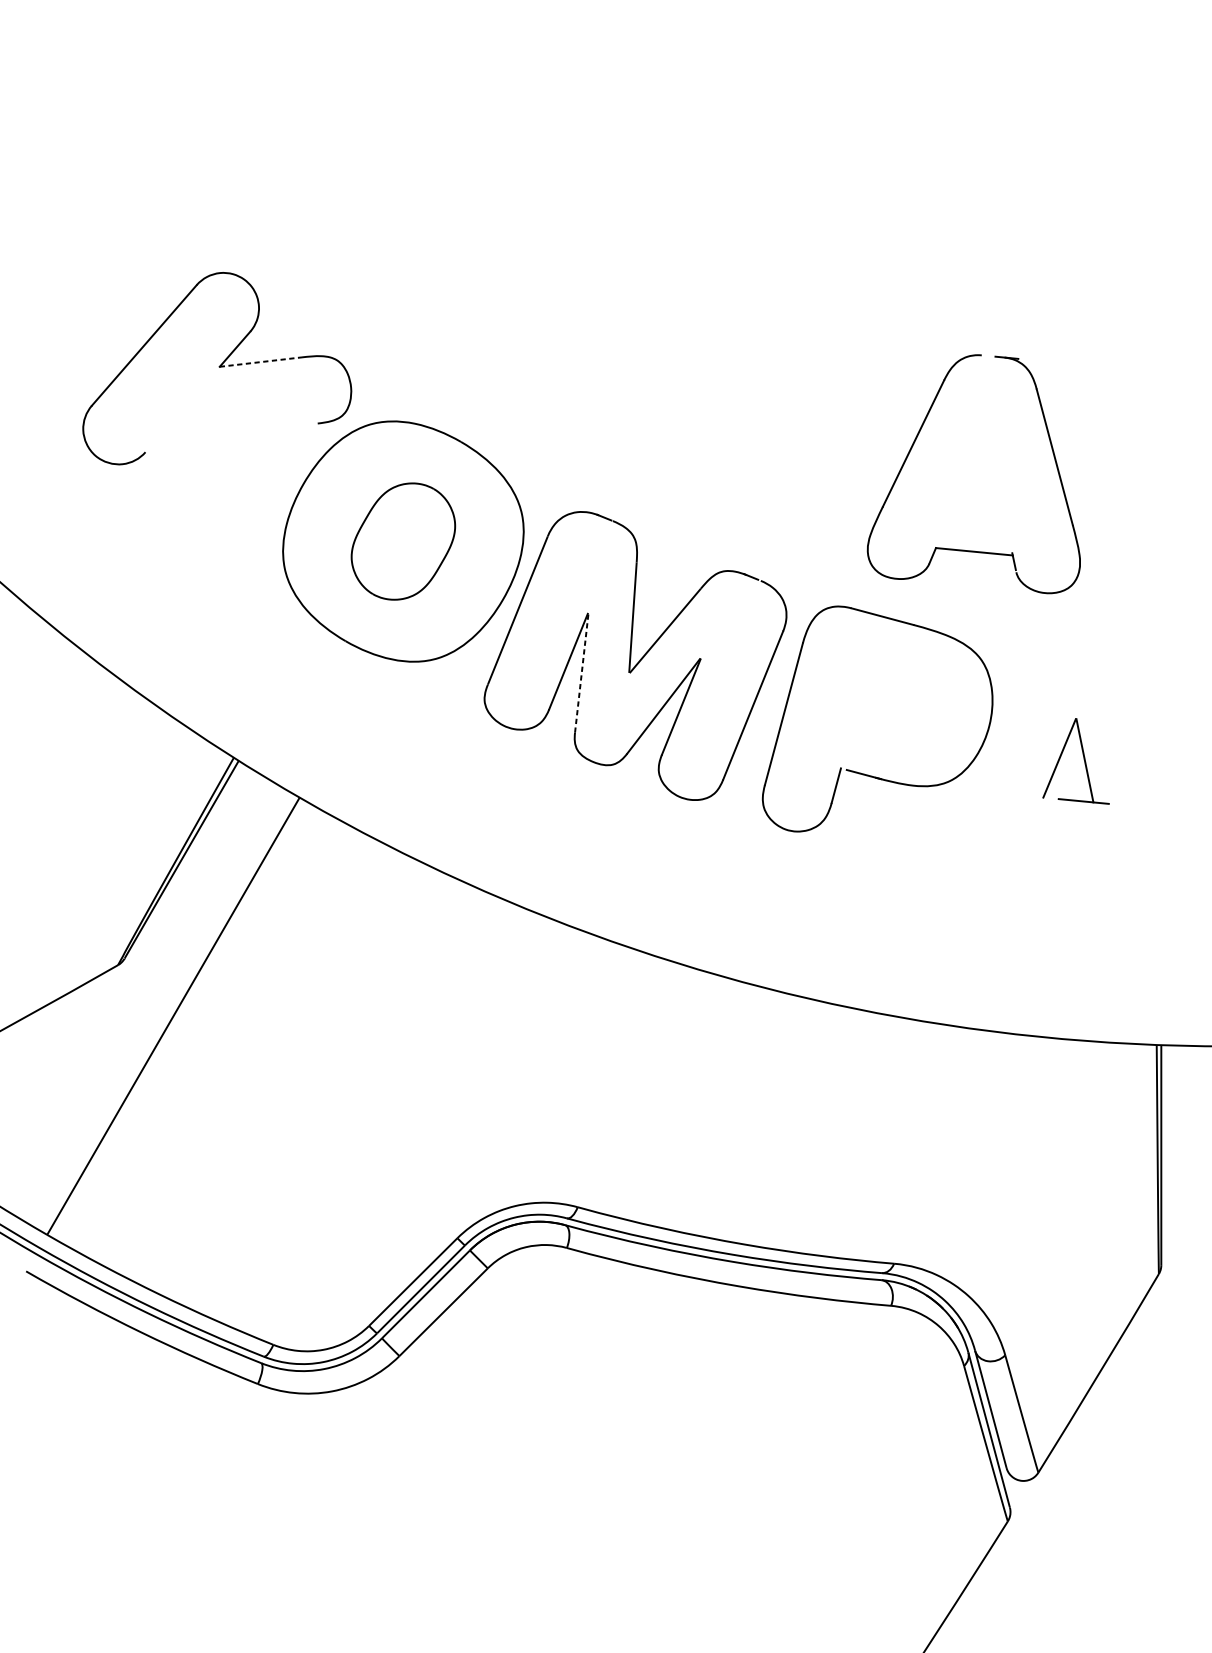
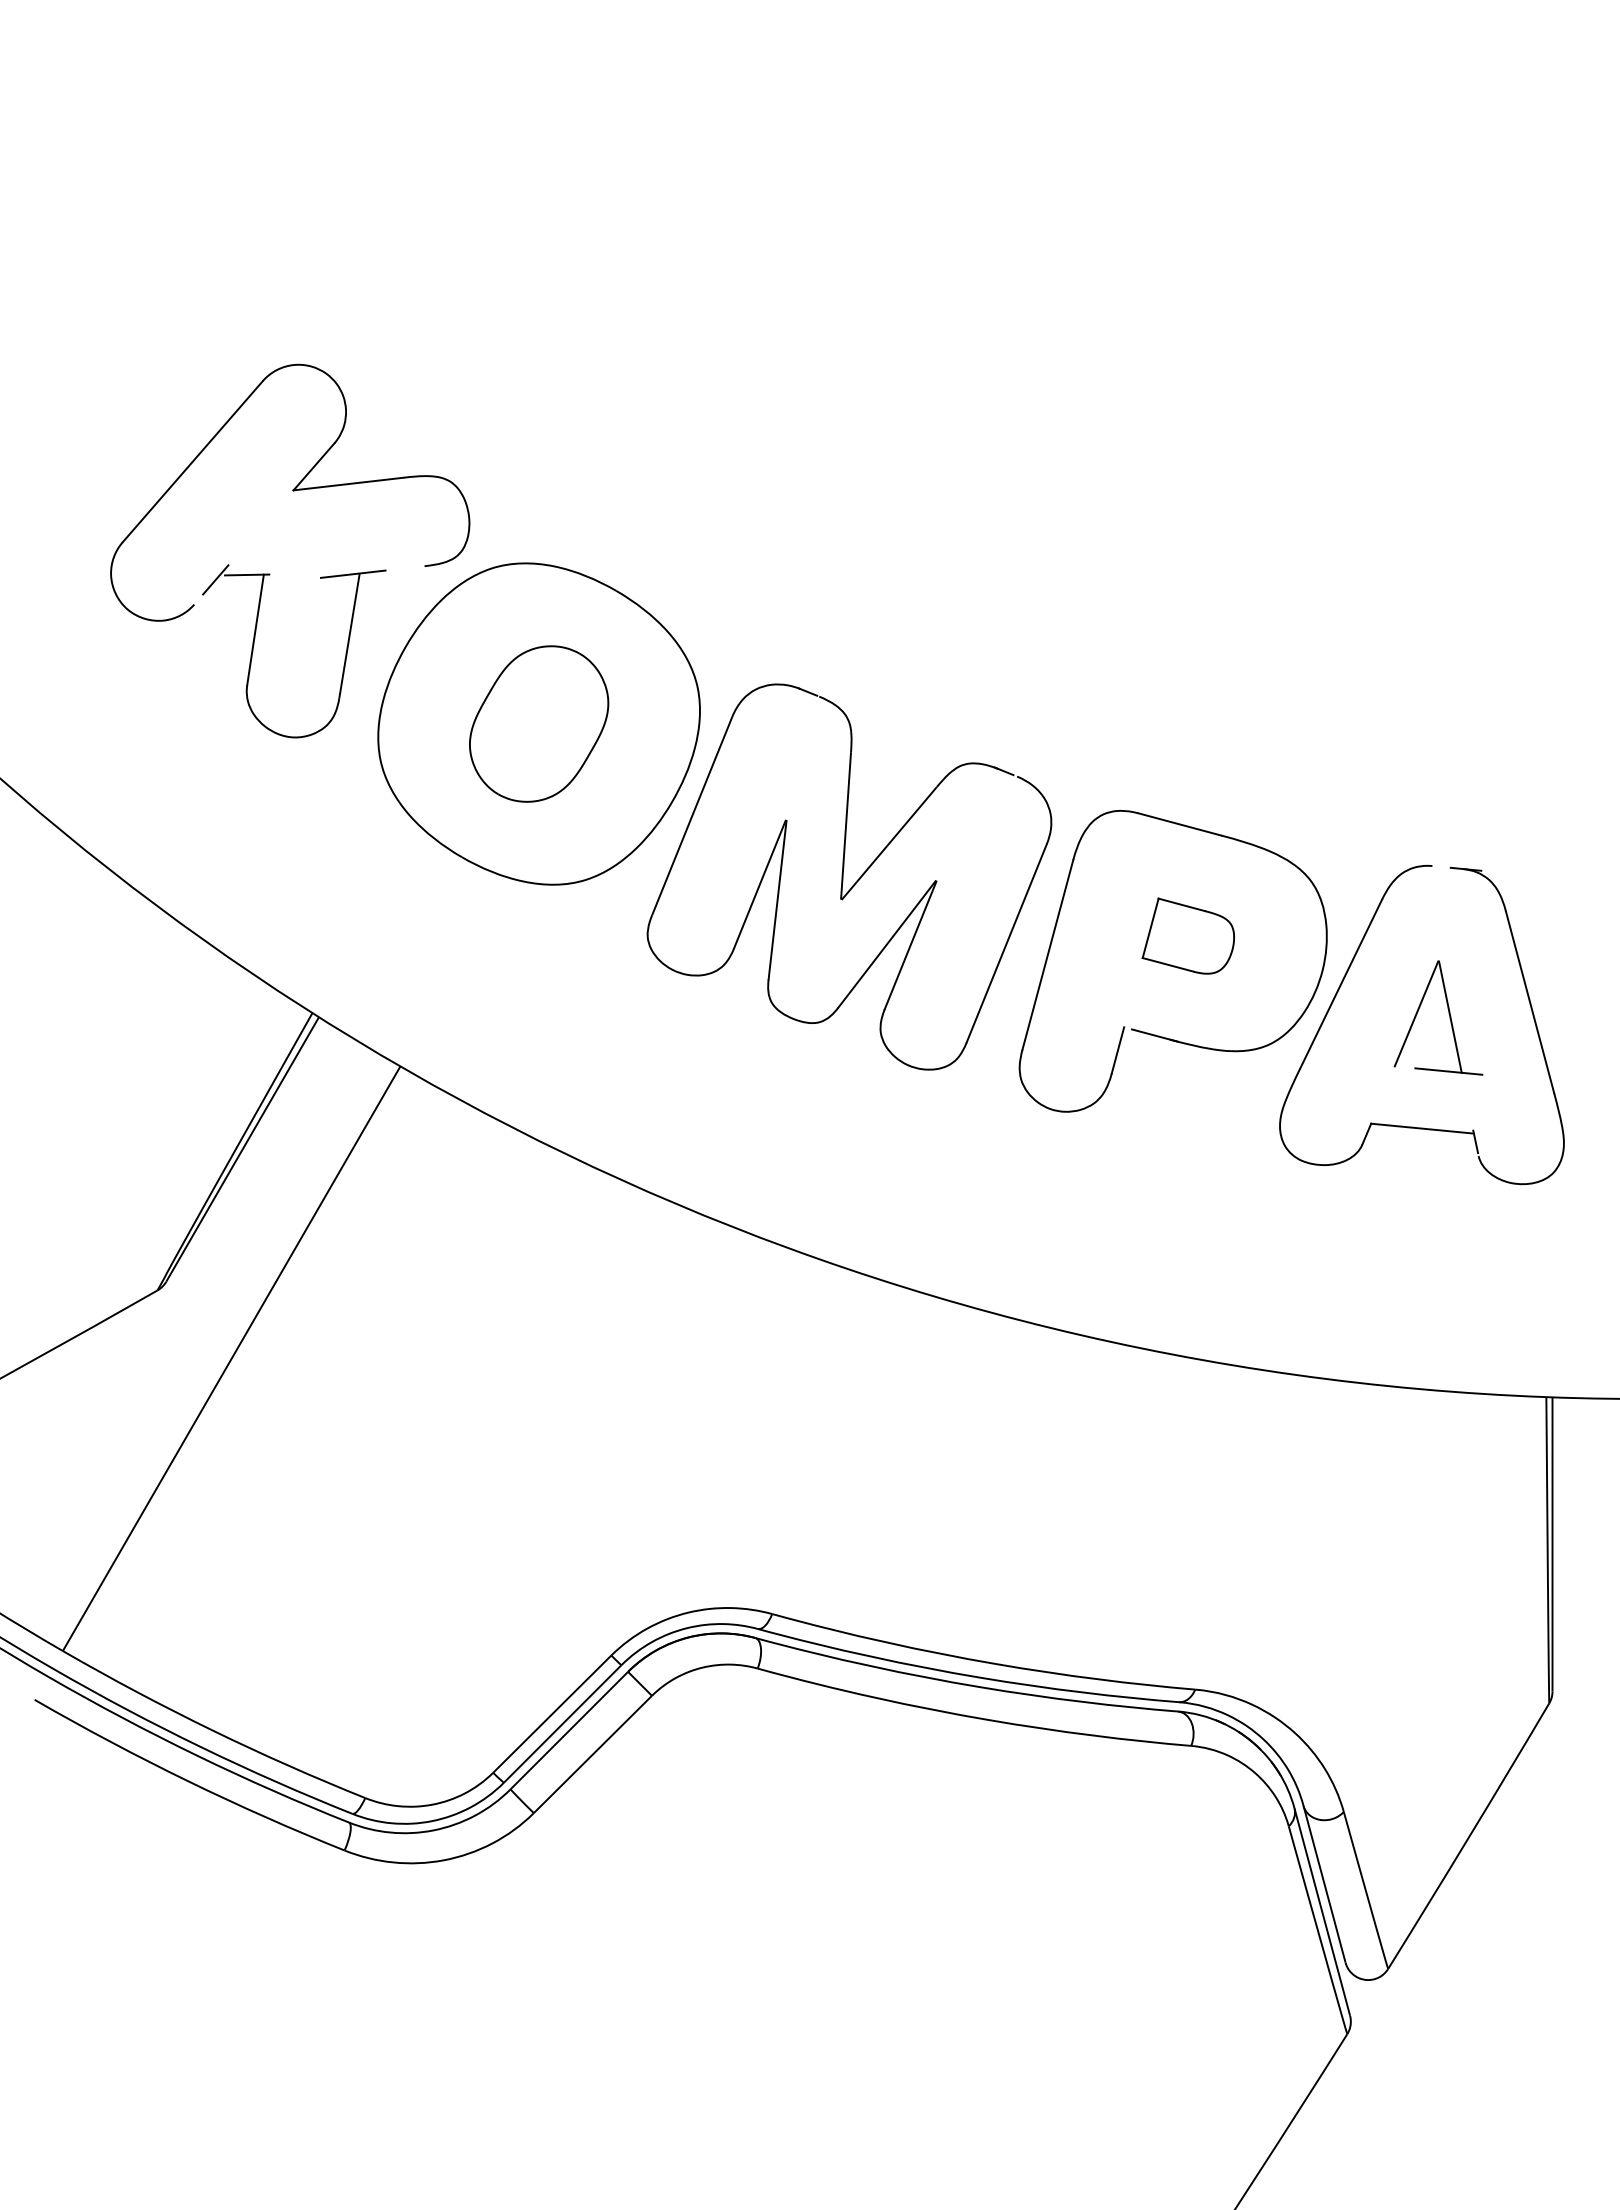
line: (261, 362) -> (349, 484), dashed -> solid
part: (913, 446) -> (1340, 988), moved
part: (190, 482) -> (254, 645), added
line: (581, 673) -> (777, 900), dashed -> solid
part: (888, 699) -> (1187, 935), added

